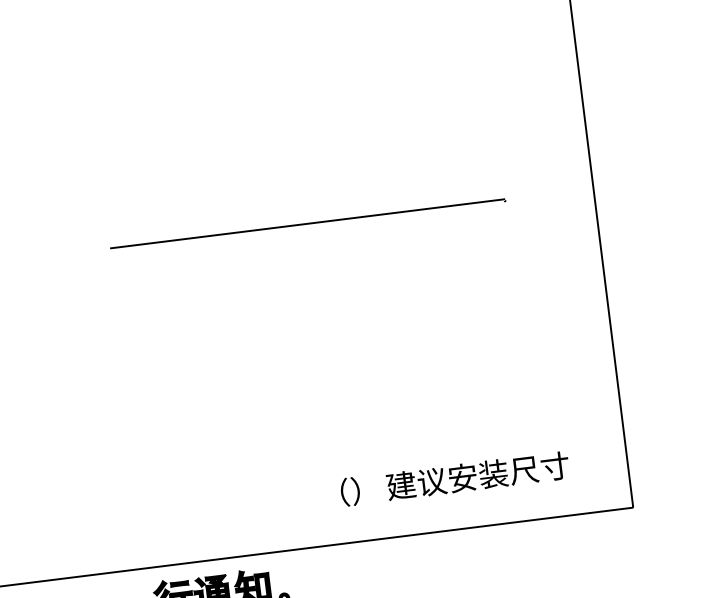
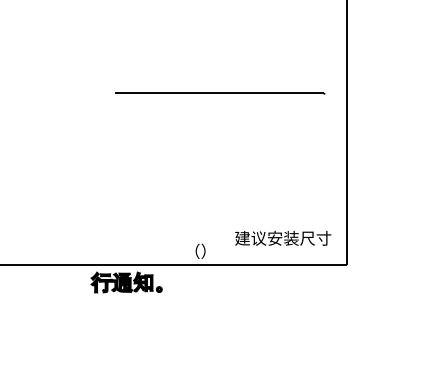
line: (309, 224) -> (220, 93), moved
text: (478, 476) -> (283, 238), moved
text: (349, 490) -> (200, 250), moved

